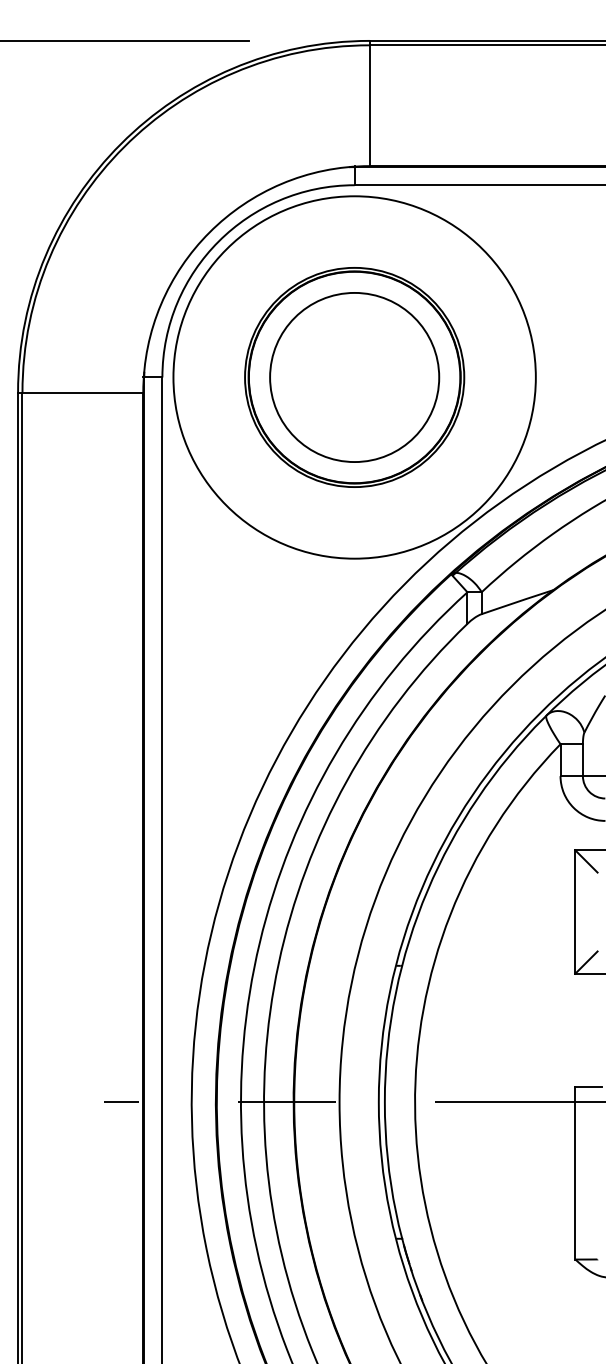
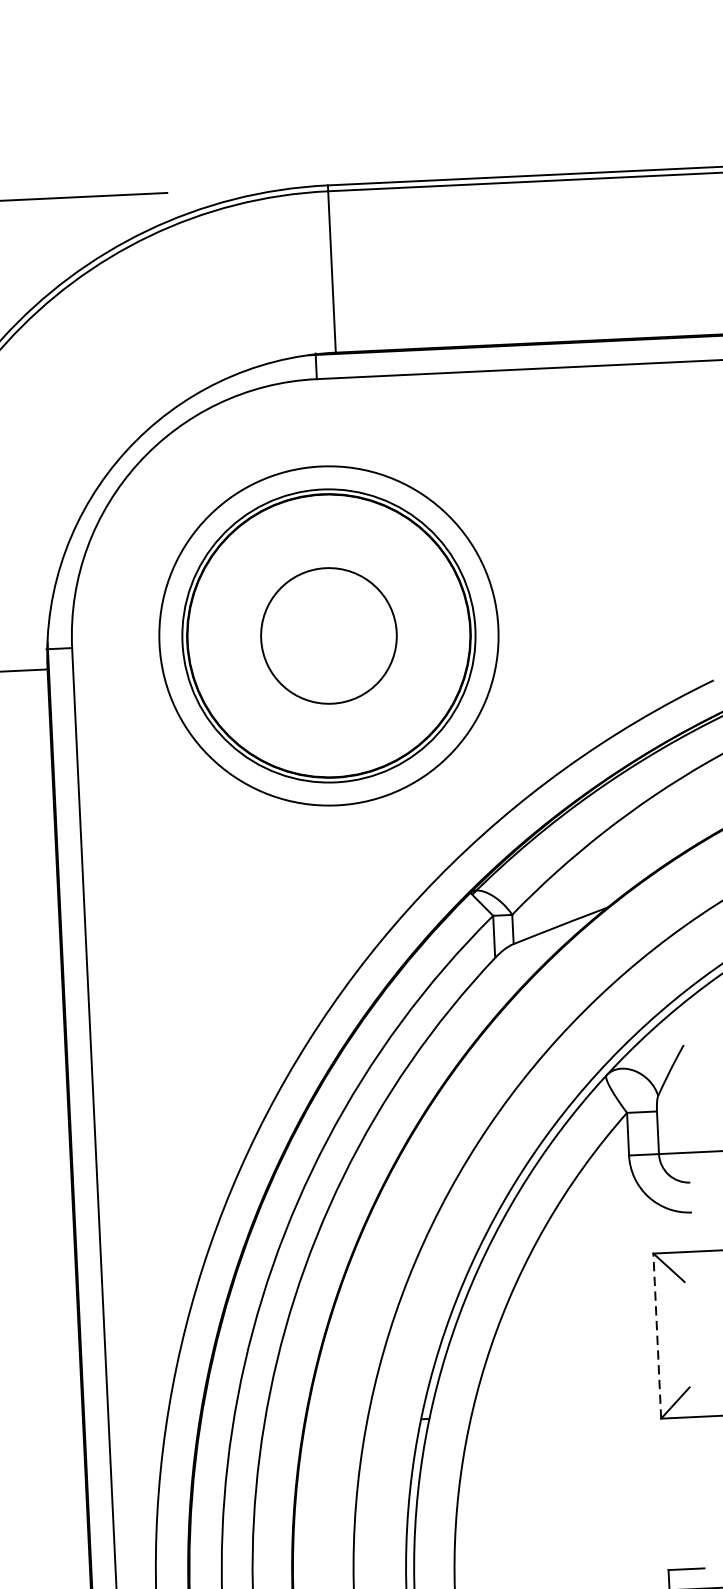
circle: (354, 377) -> (328, 635), size x0.6
circle: (354, 377) -> (328, 635), size x0.7
line: (575, 912) -> (657, 1336), solid -> dashed

